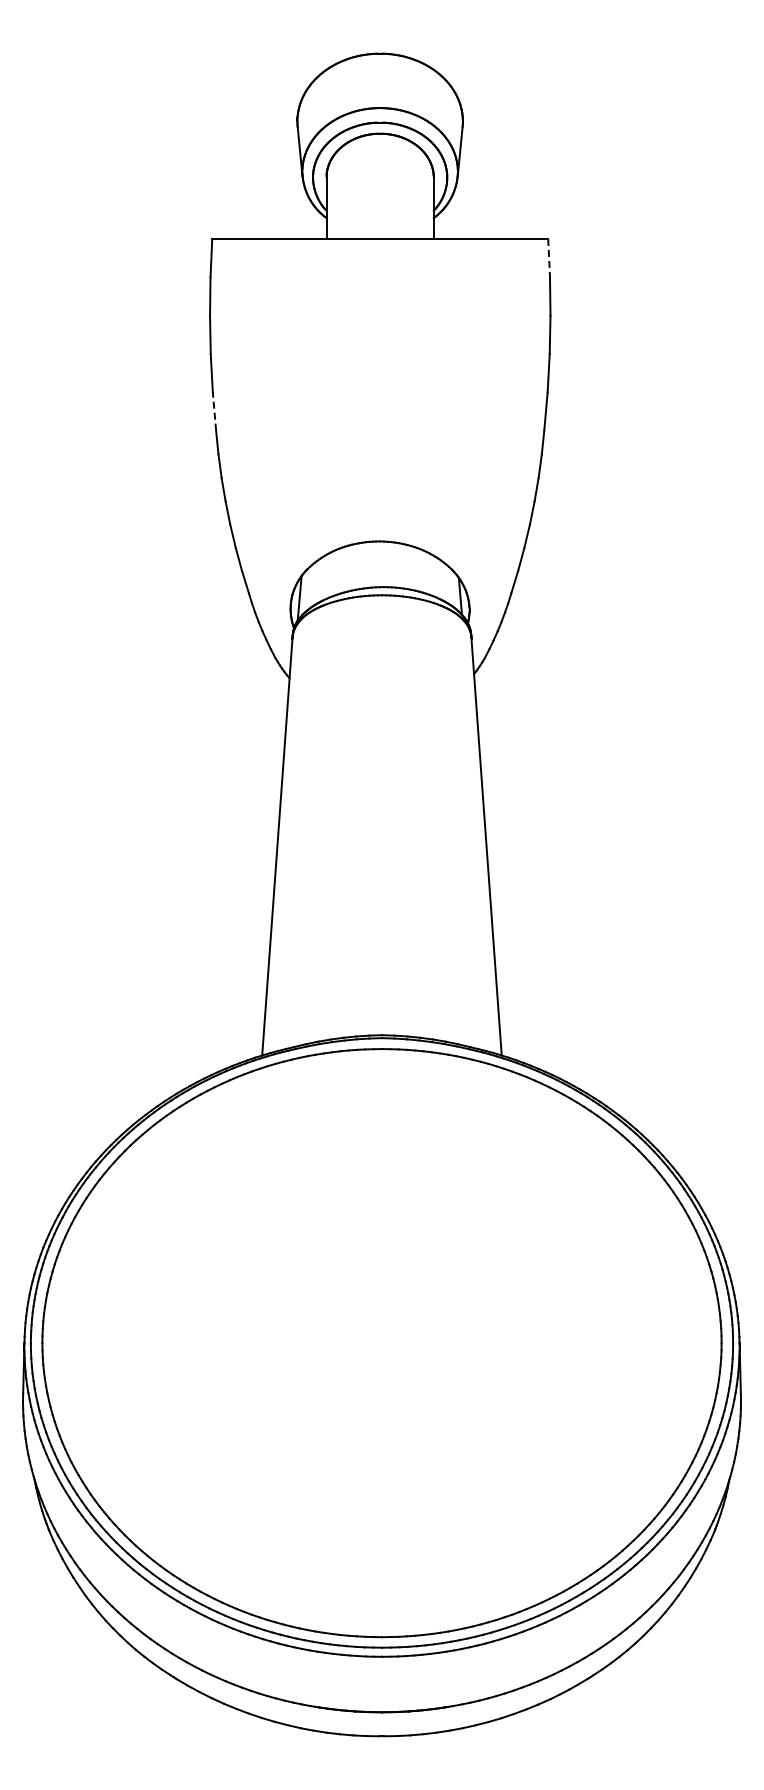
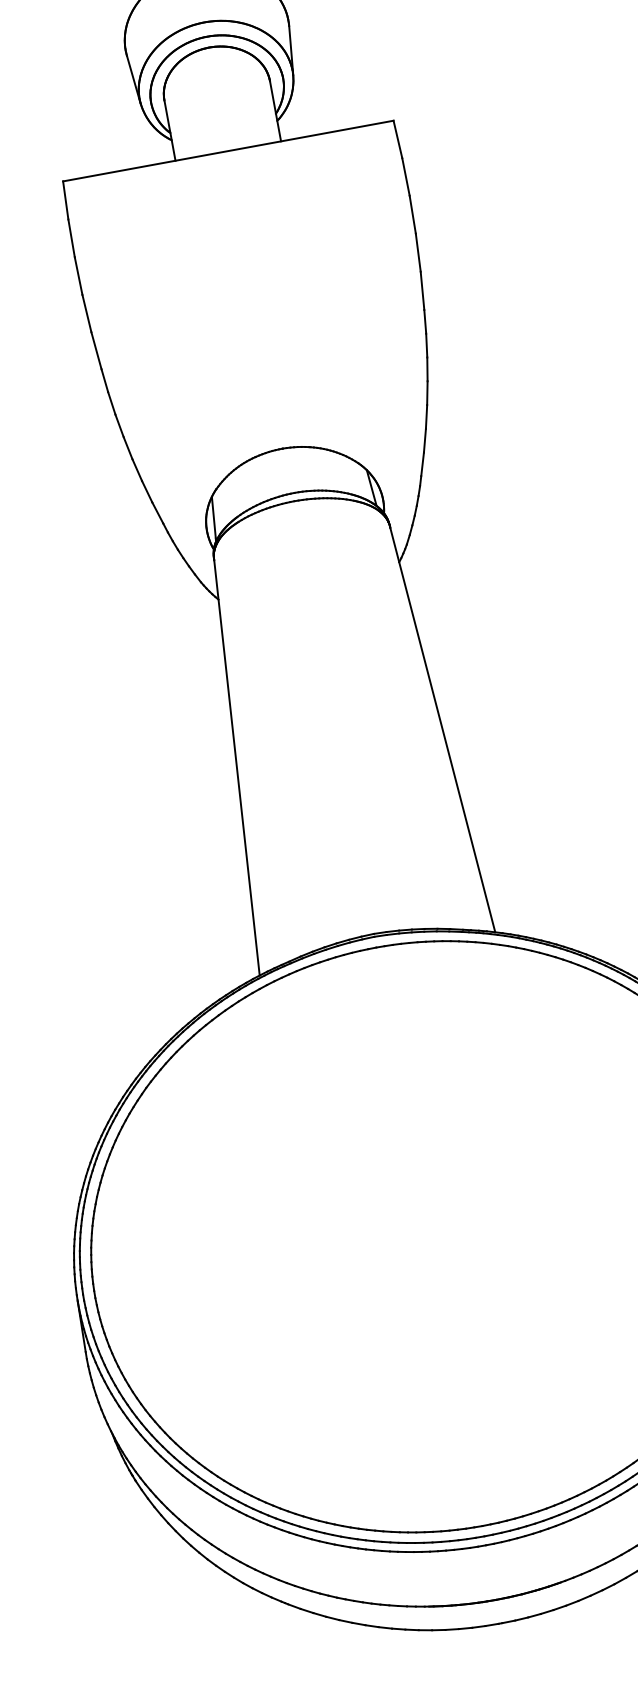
line: (549, 258) -> (398, 139), dashed -> solid
line: (214, 411) -> (96, 350), dashed -> solid

